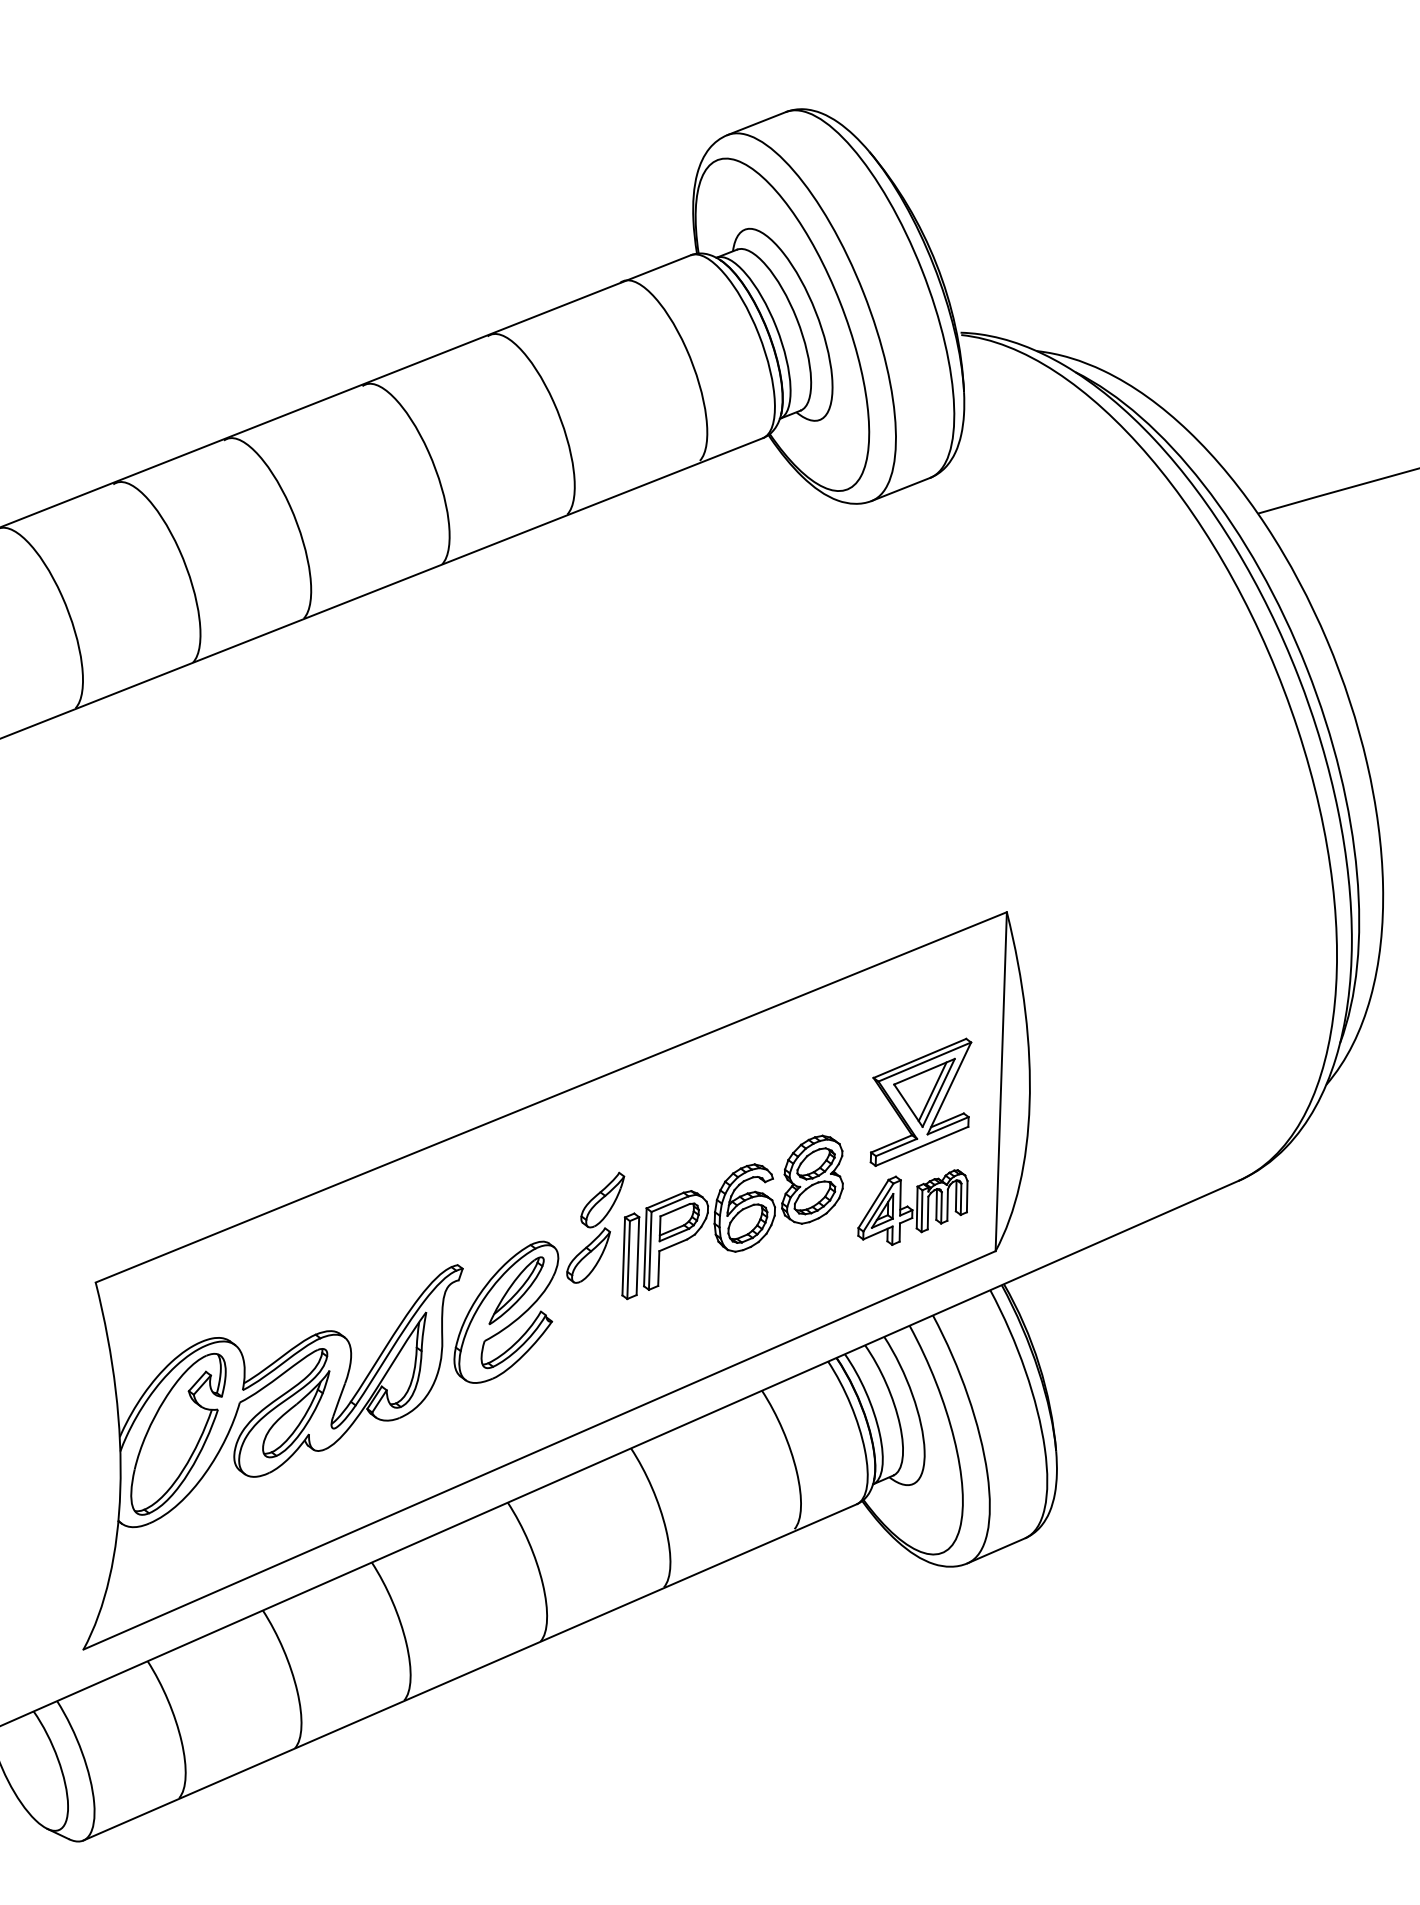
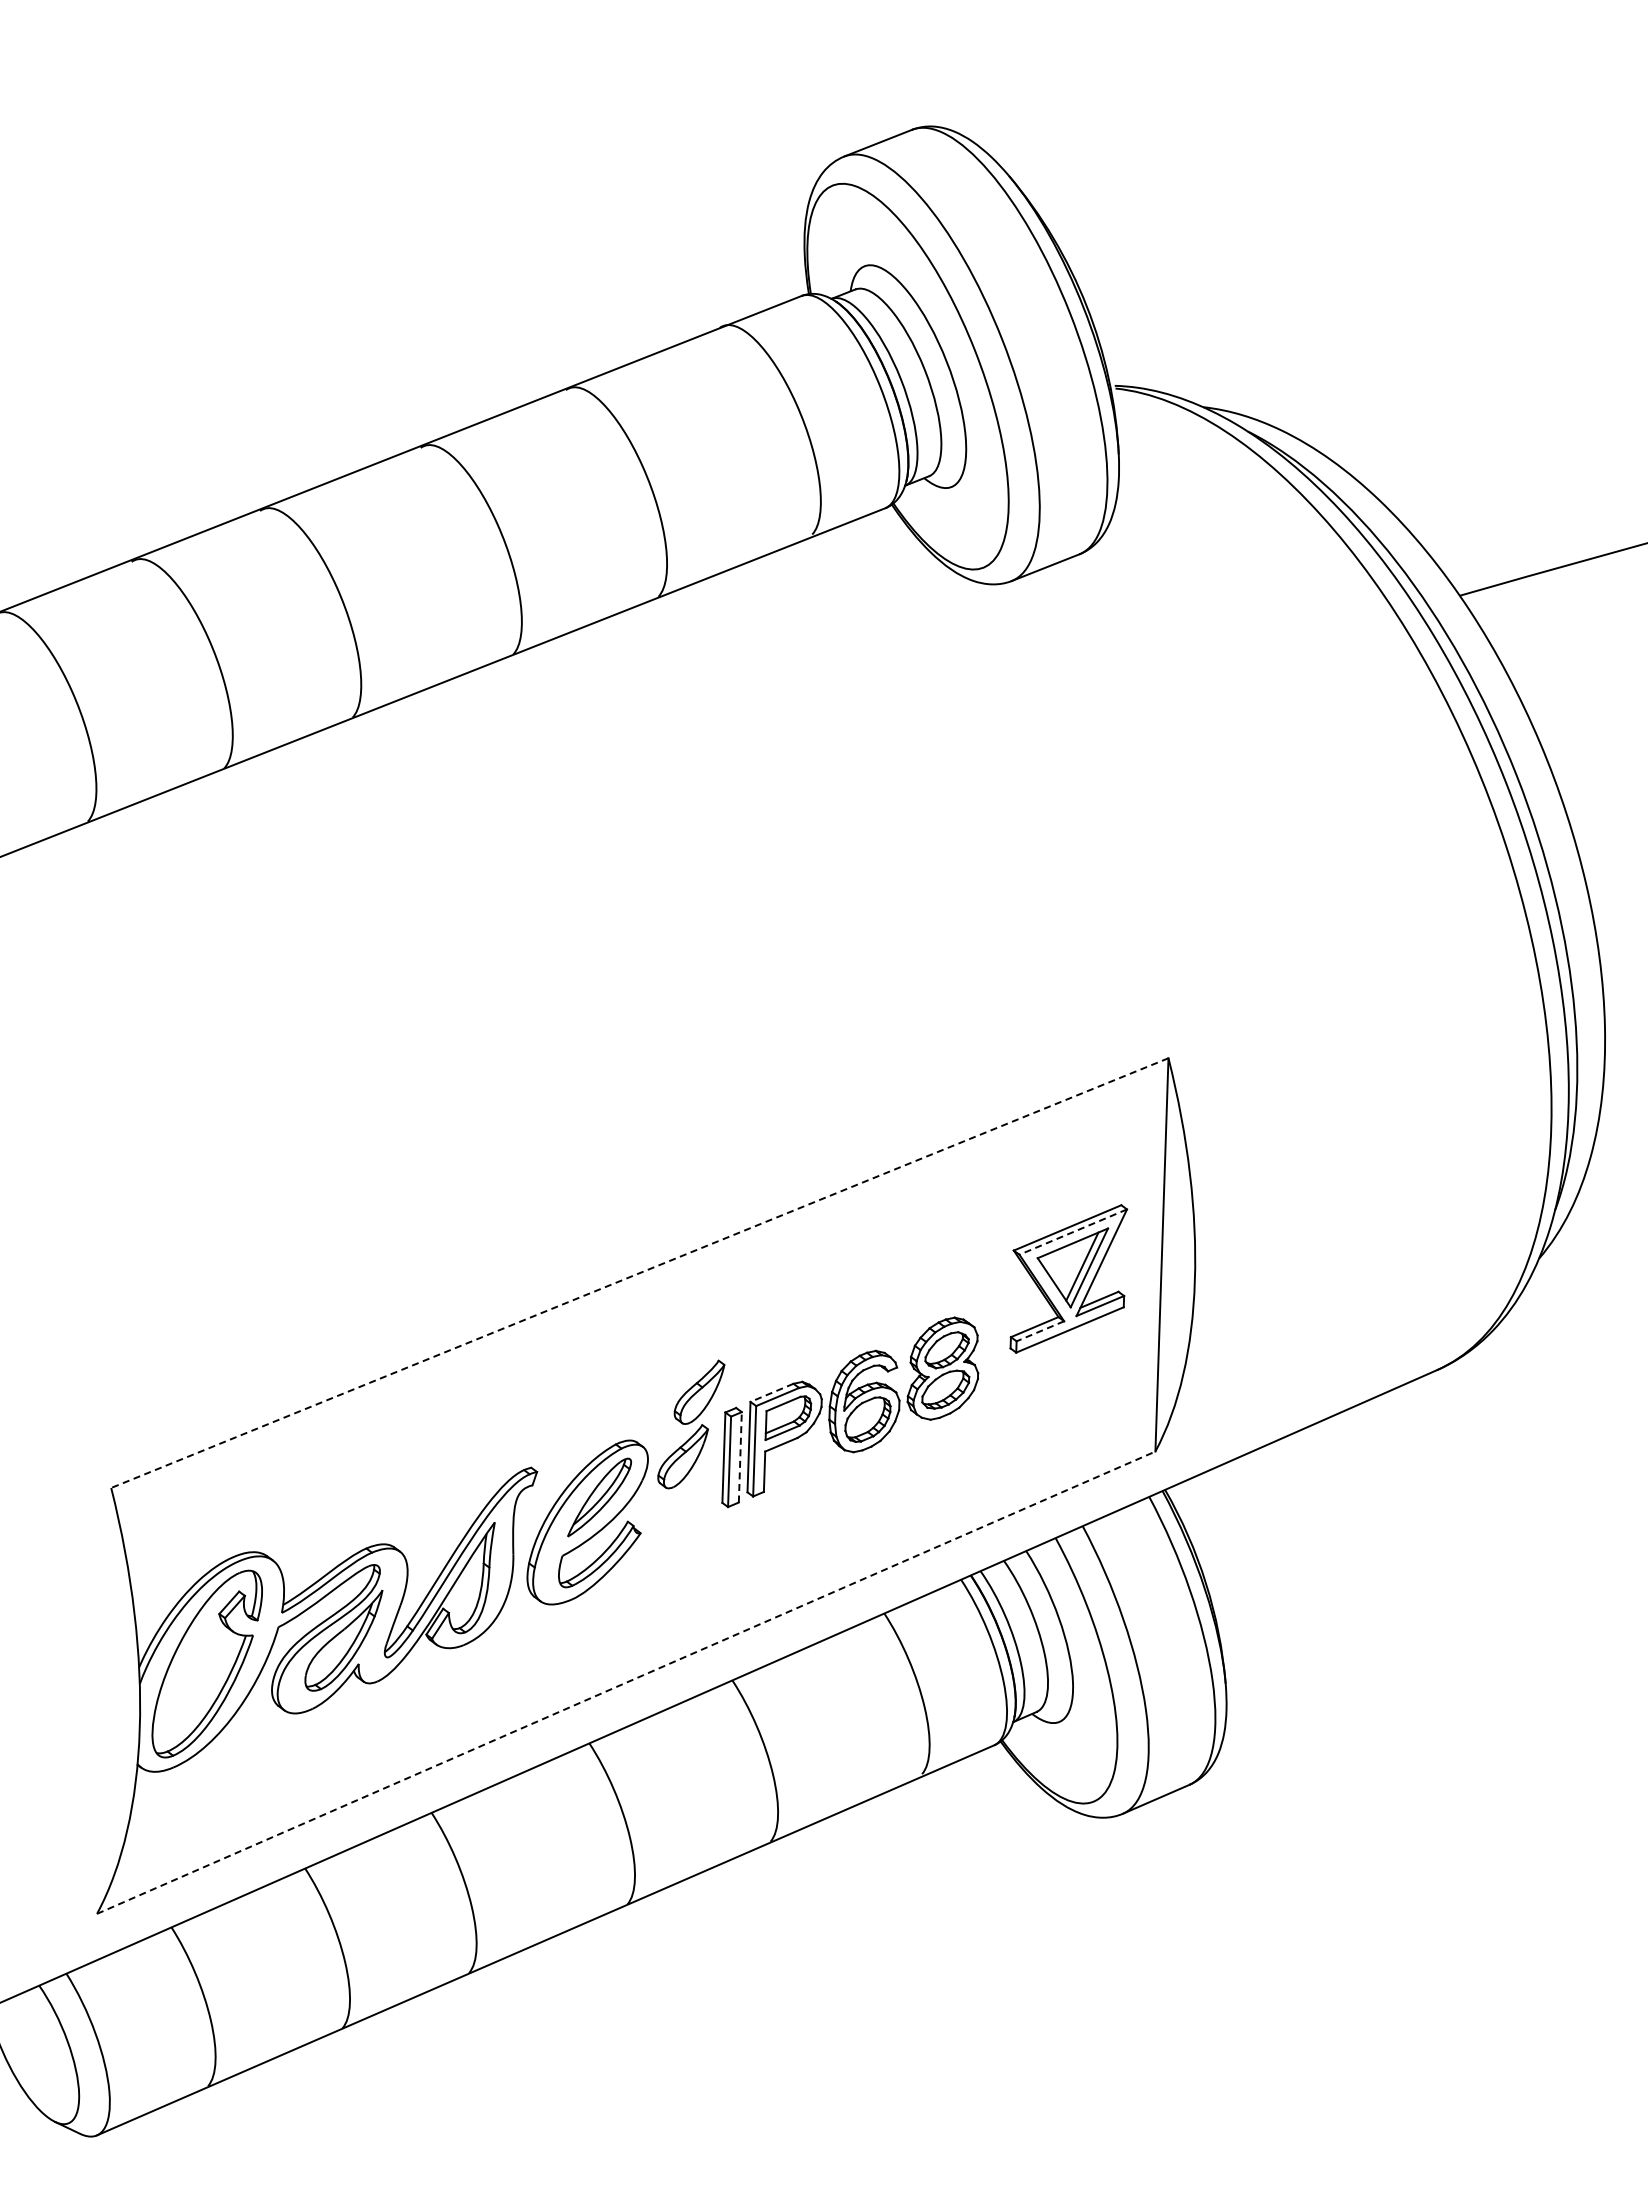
line: (924, 1062) -> (1072, 1232), solid -> dashed
line: (550, 1097) -> (639, 1273), solid -> dashed
line: (896, 1147) -> (1040, 1331), solid -> dashed
line: (664, 1201) -> (771, 1393), solid -> dashed
part: (912, 1207) -> (1059, 1400), removed
line: (638, 1255) -> (740, 1456), solid -> dashed
line: (539, 1450) -> (626, 1682), solid -> dashed

